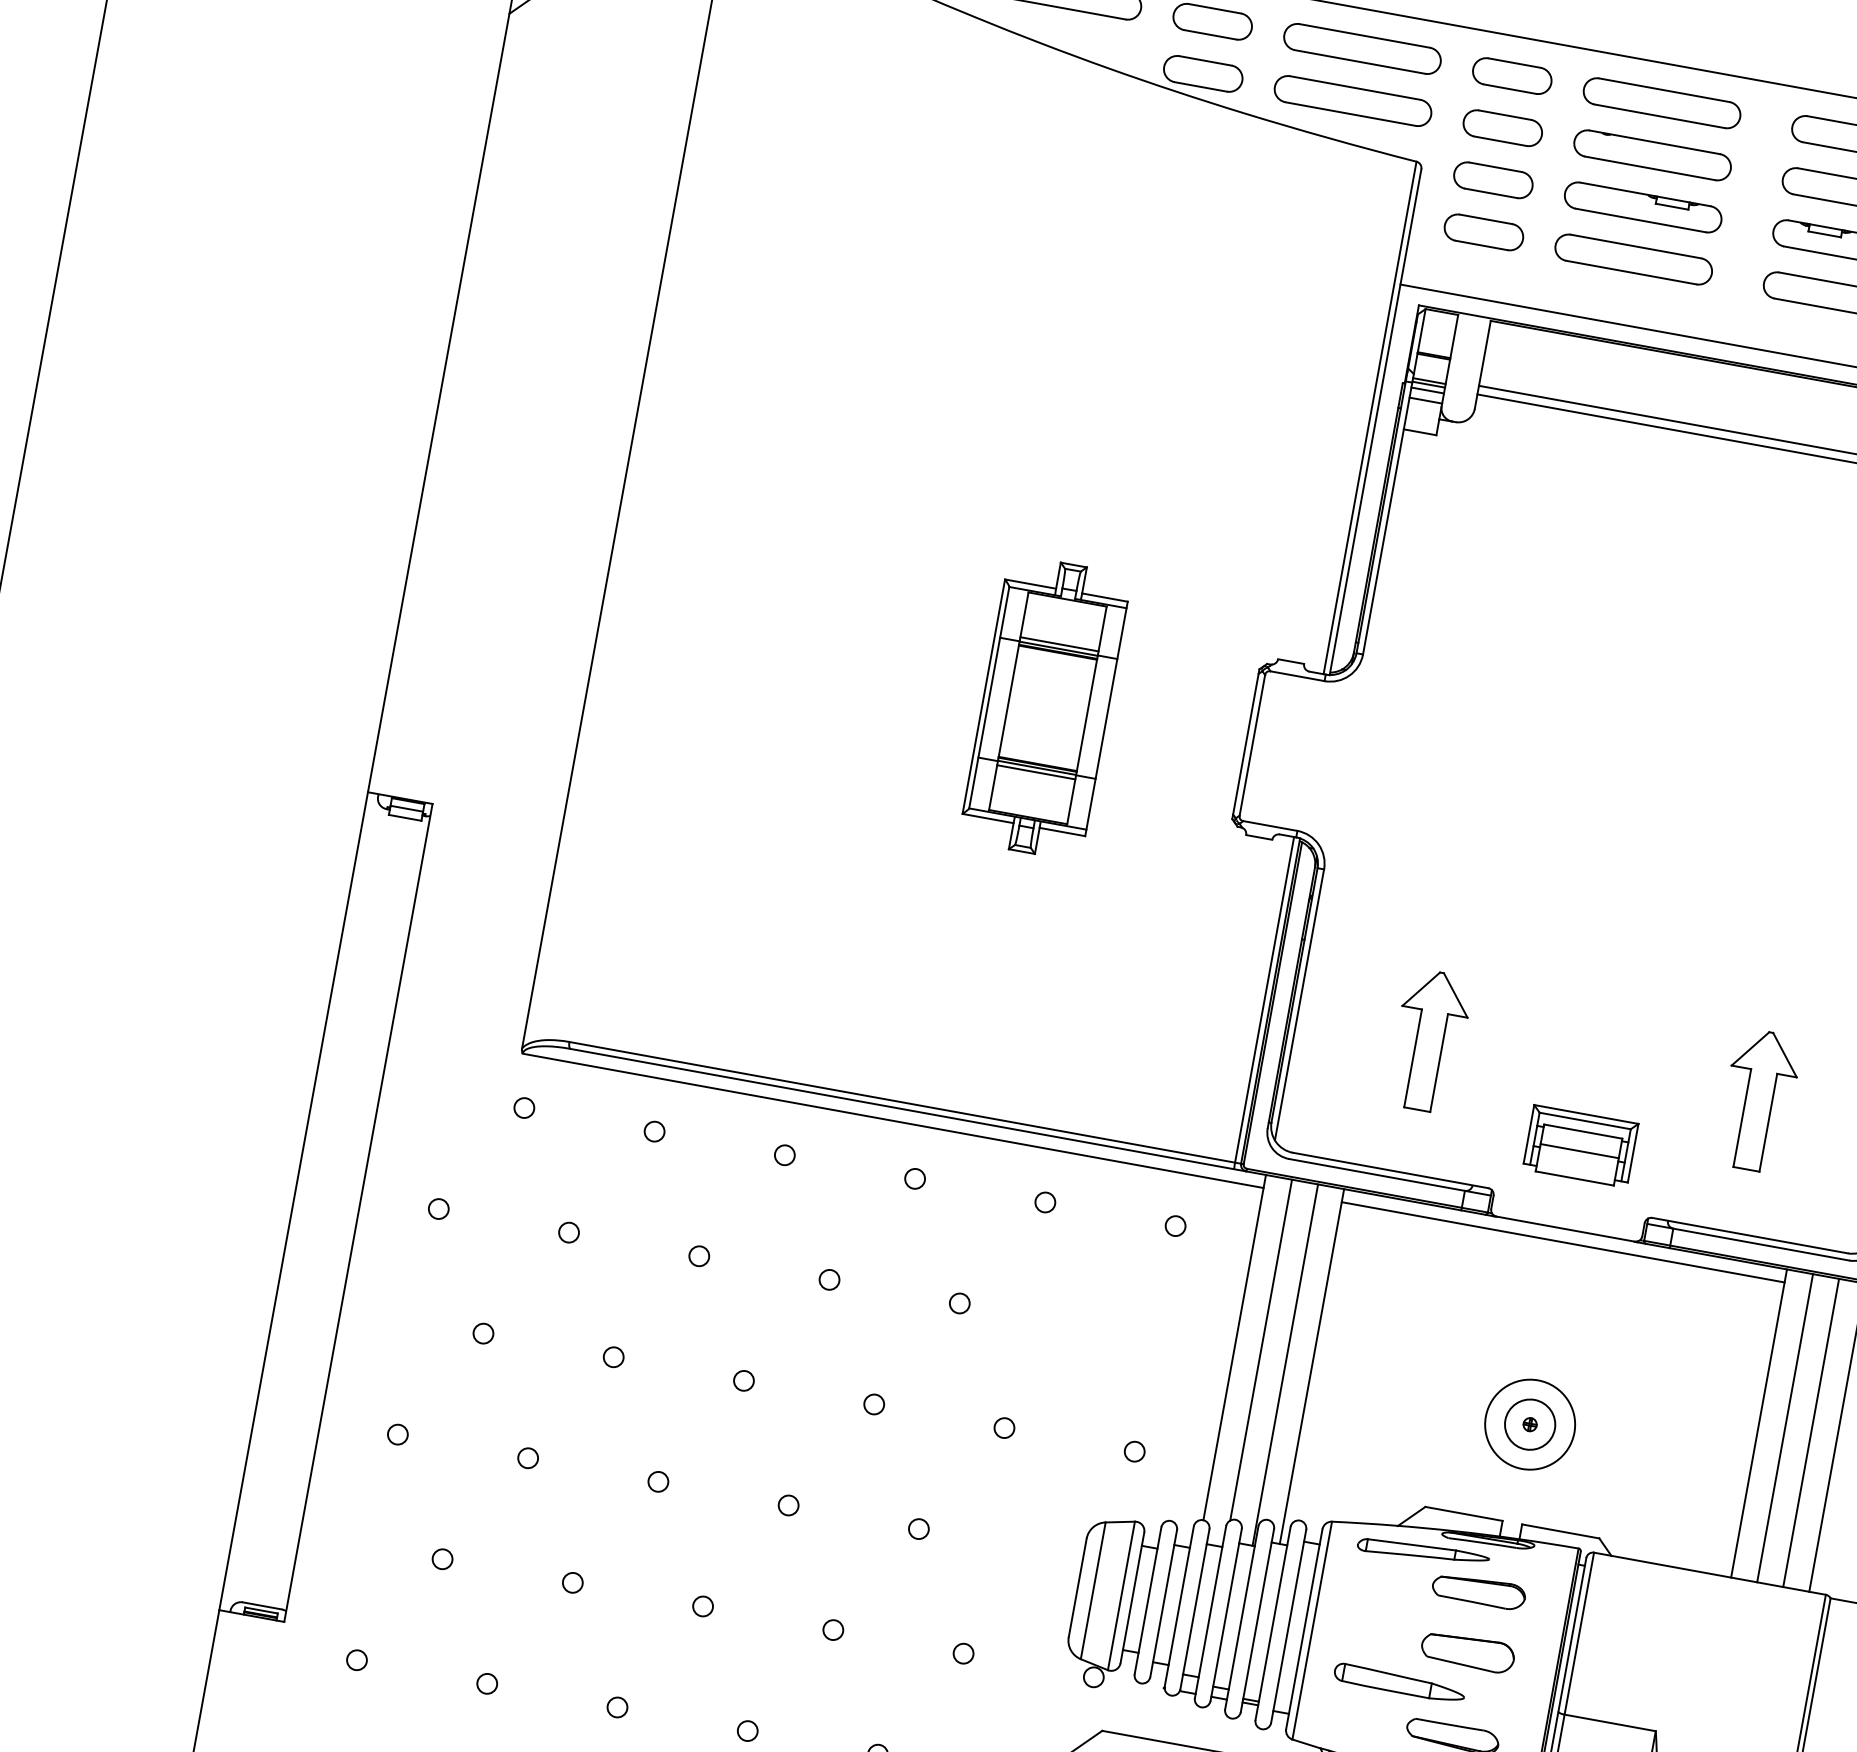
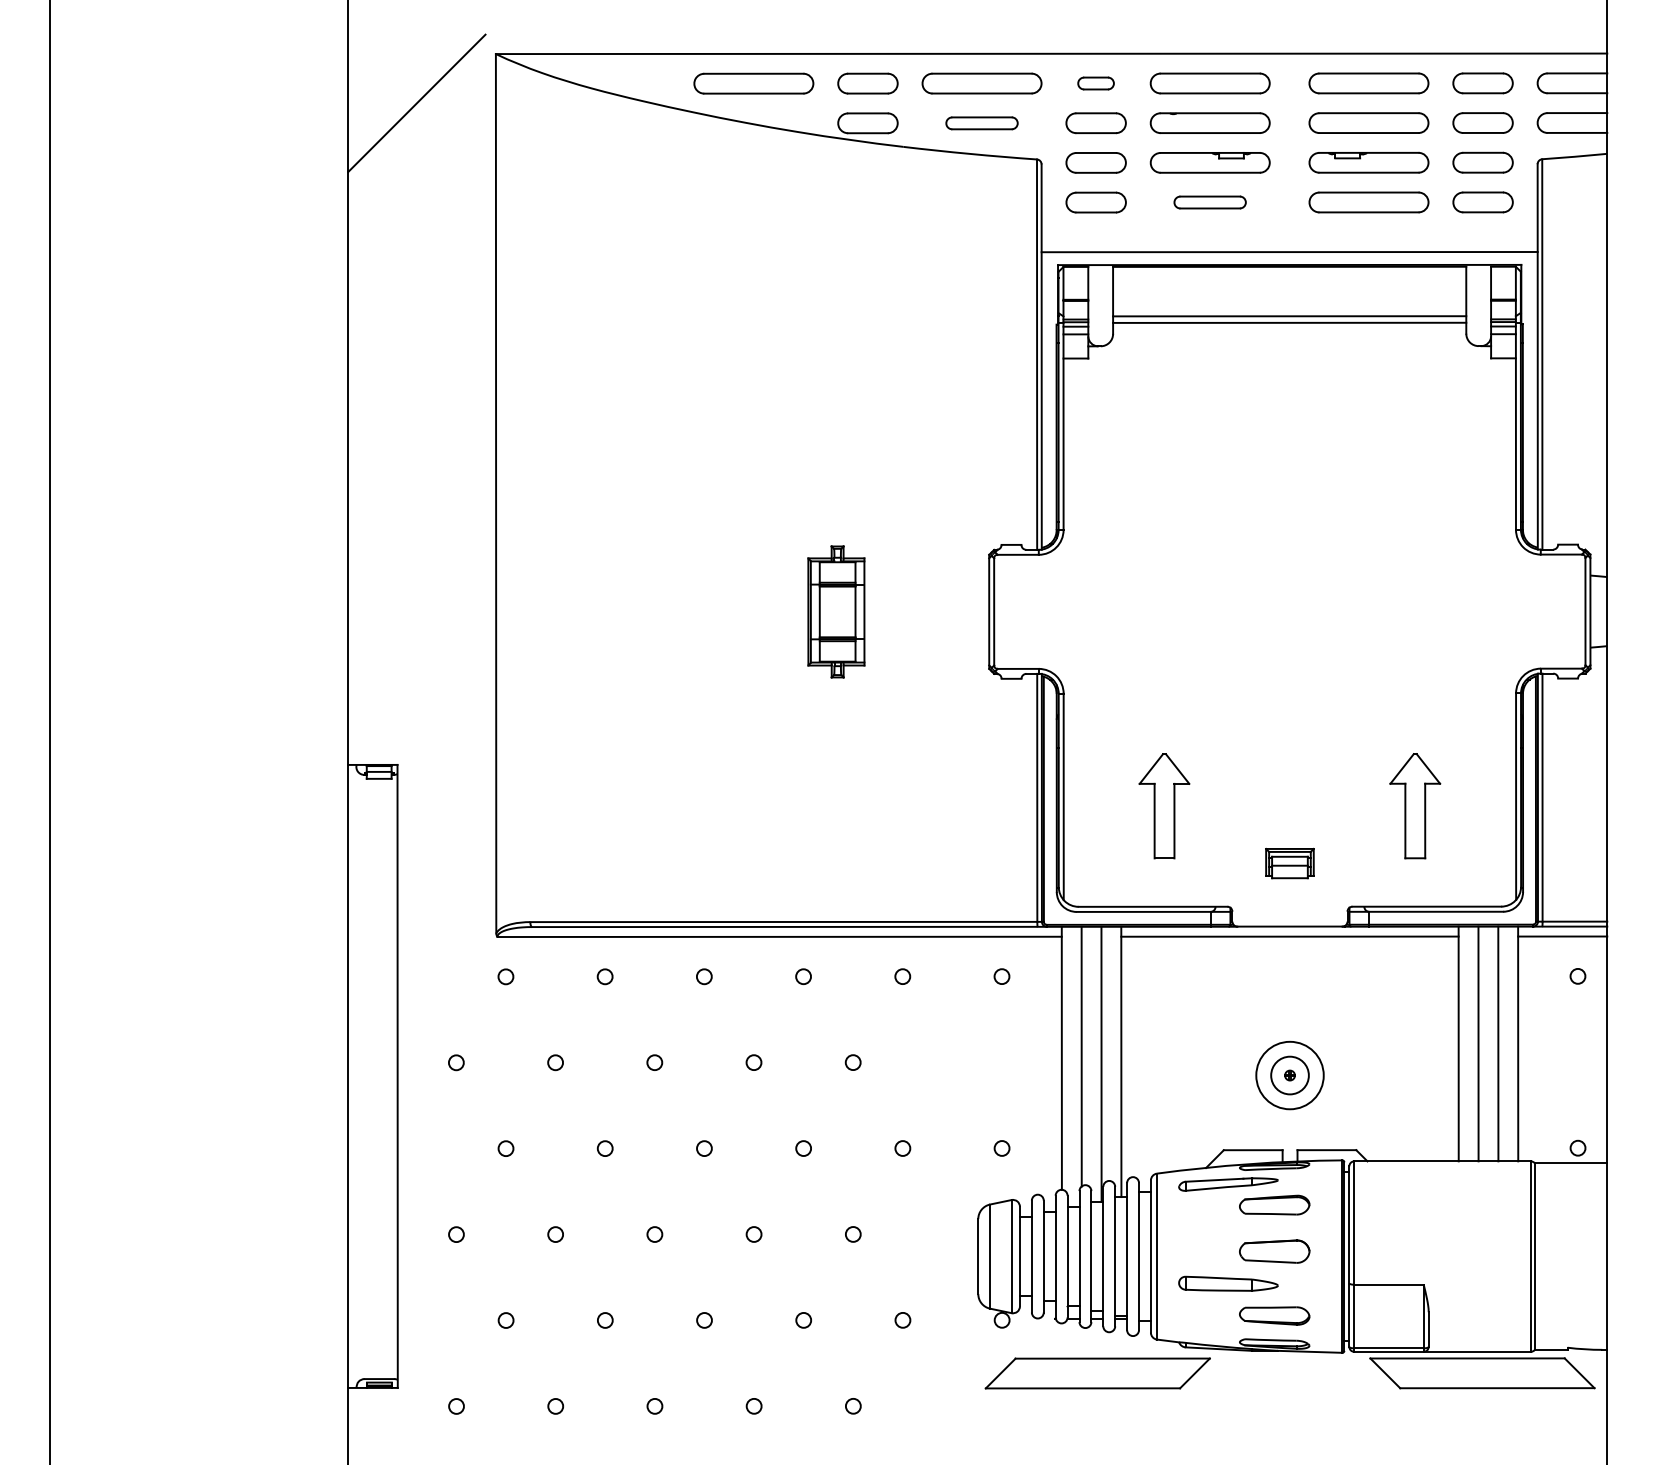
part: (1511, 75) -> (1095, 83), size x0.6
part: (1352, 101) -> (981, 123), size x0.6
part: (1632, 259) -> (1209, 202), size x0.6
part: (1045, 707) -> (836, 611), size x0.6
part: (1580, 1146) -> (1289, 863), size x0.6

